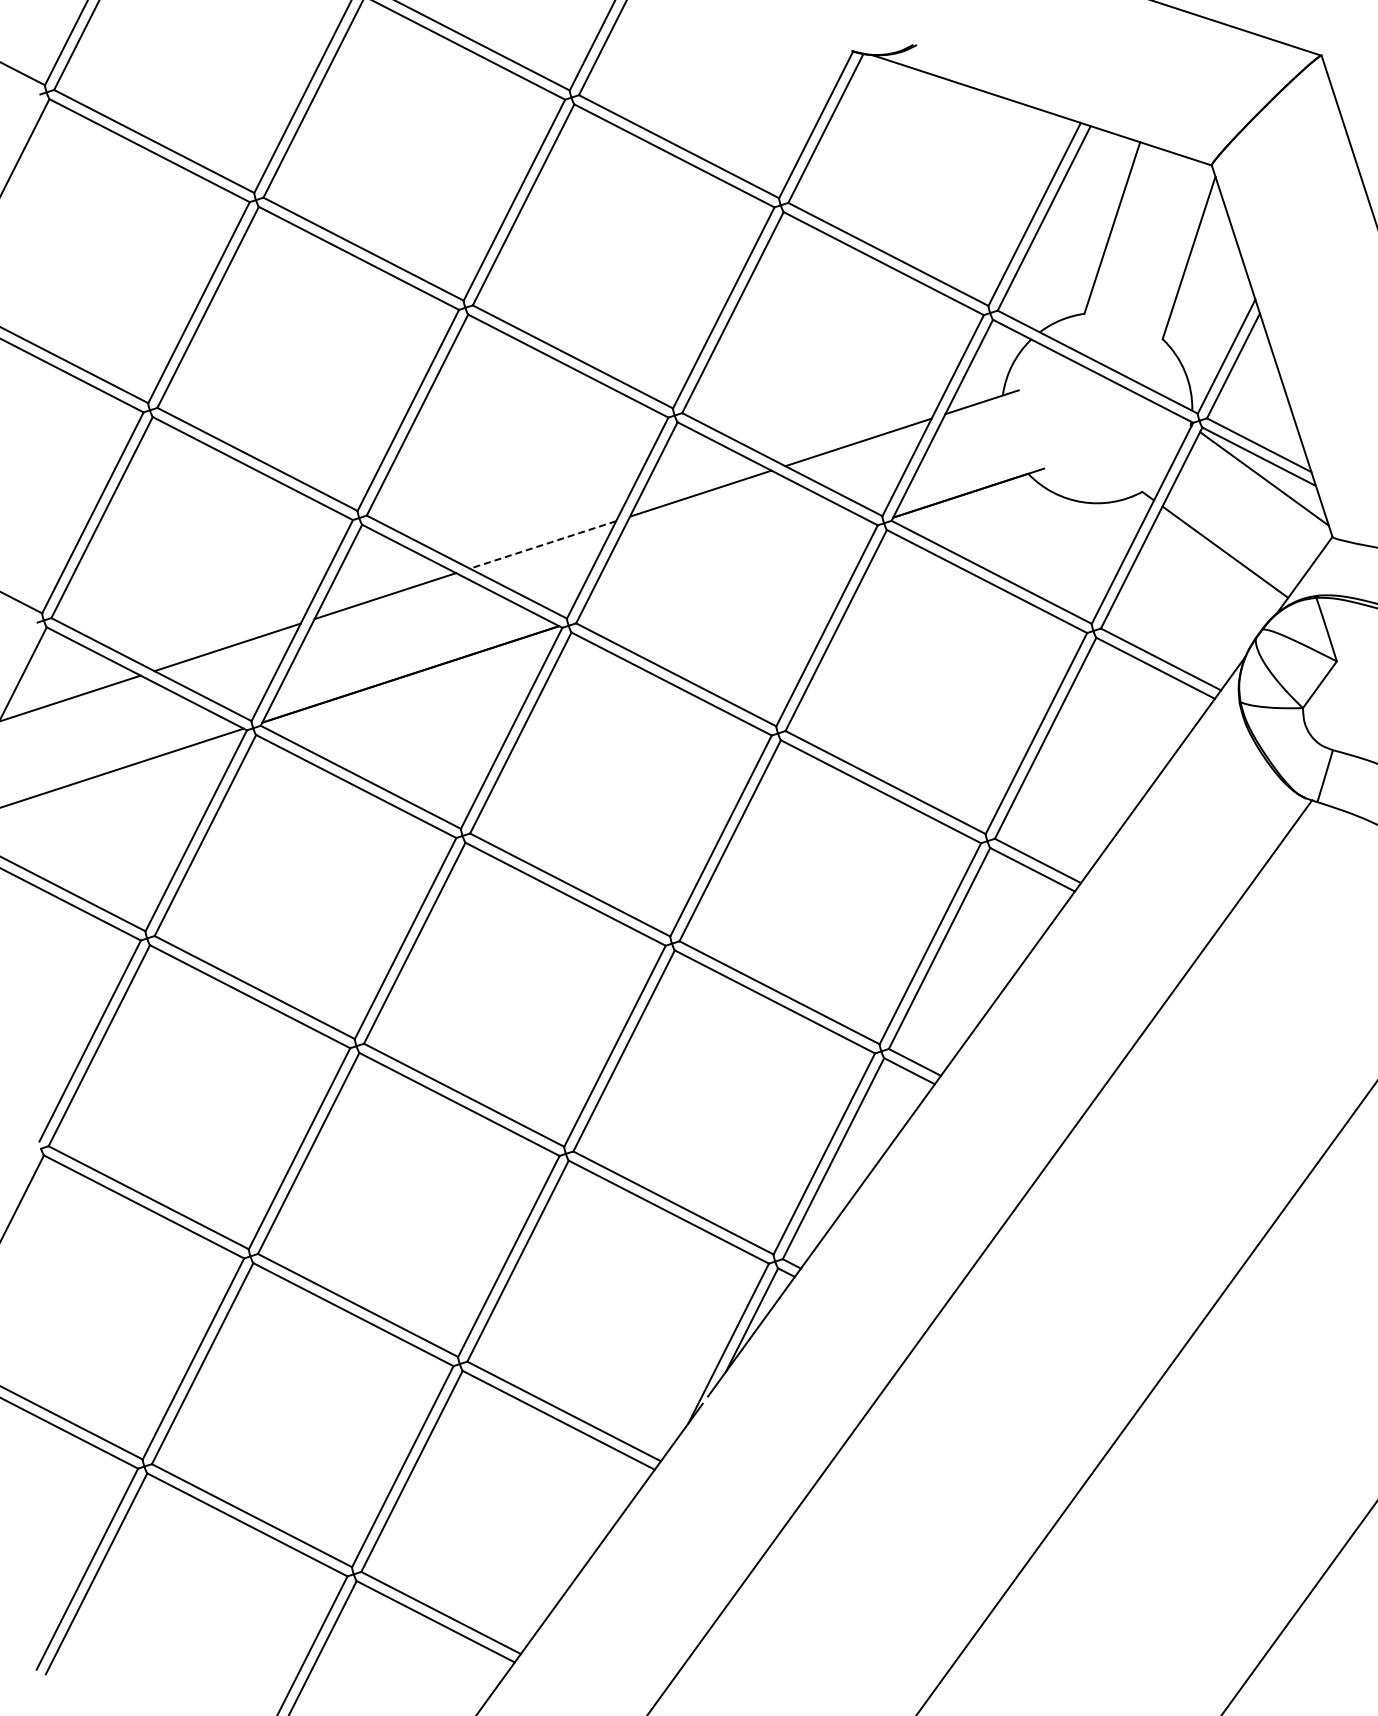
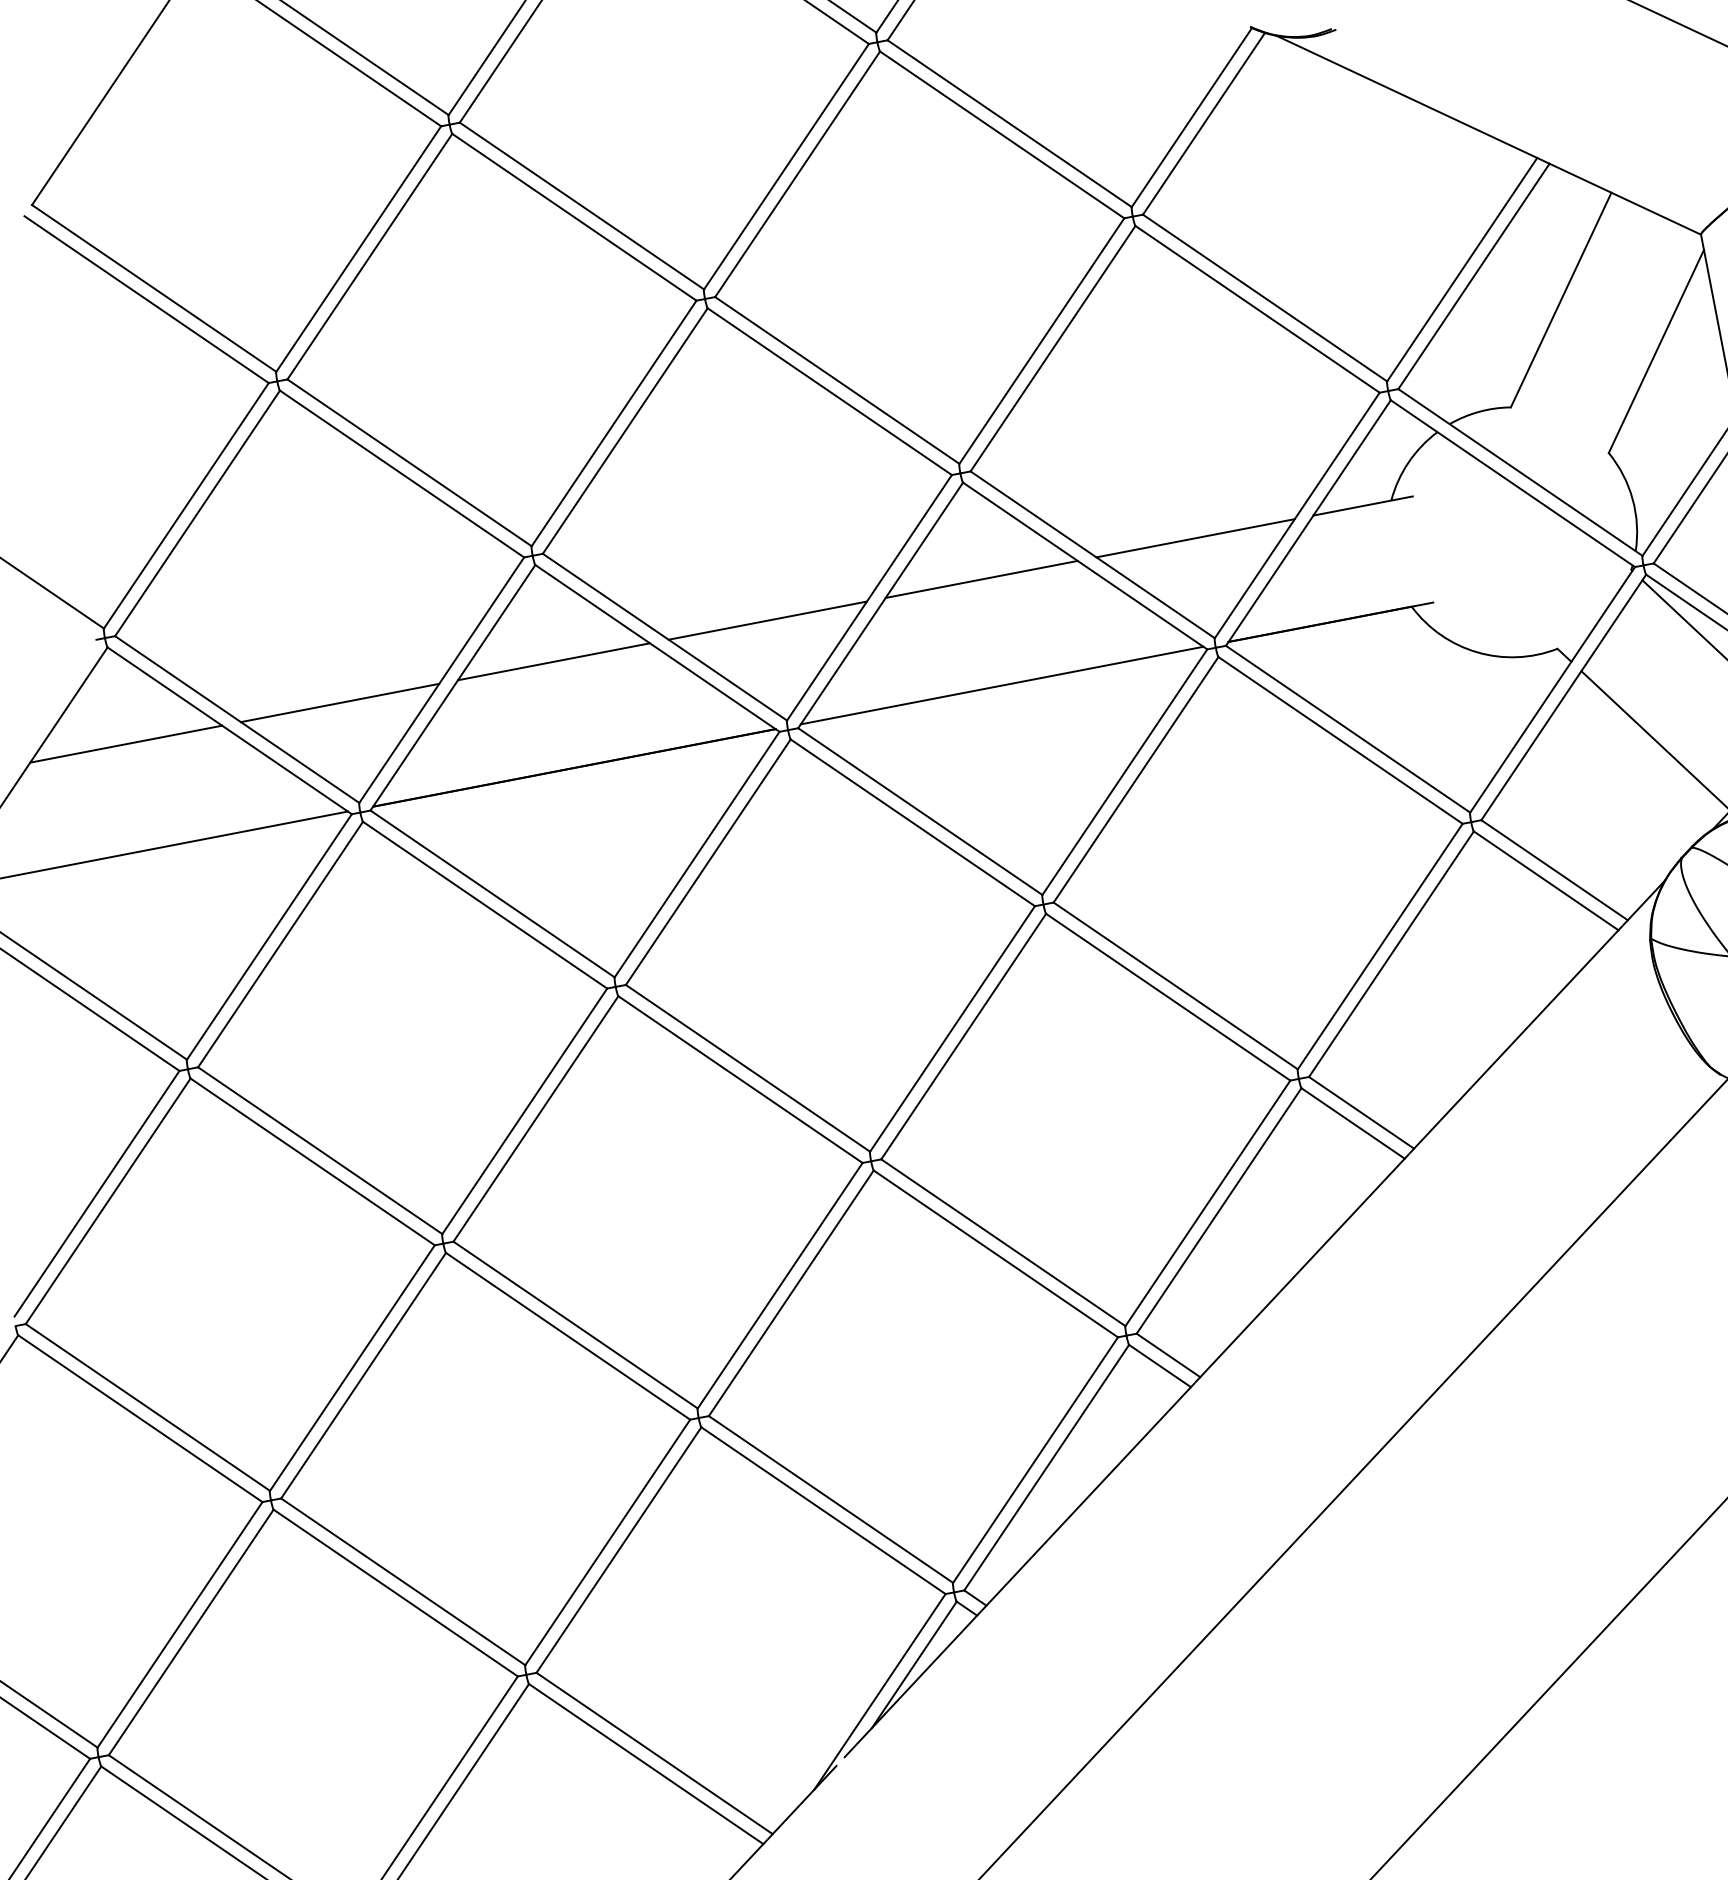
line: (543, 544) -> (768, 620), dashed -> solid
line: (725, 571) -> (1001, 684), added

